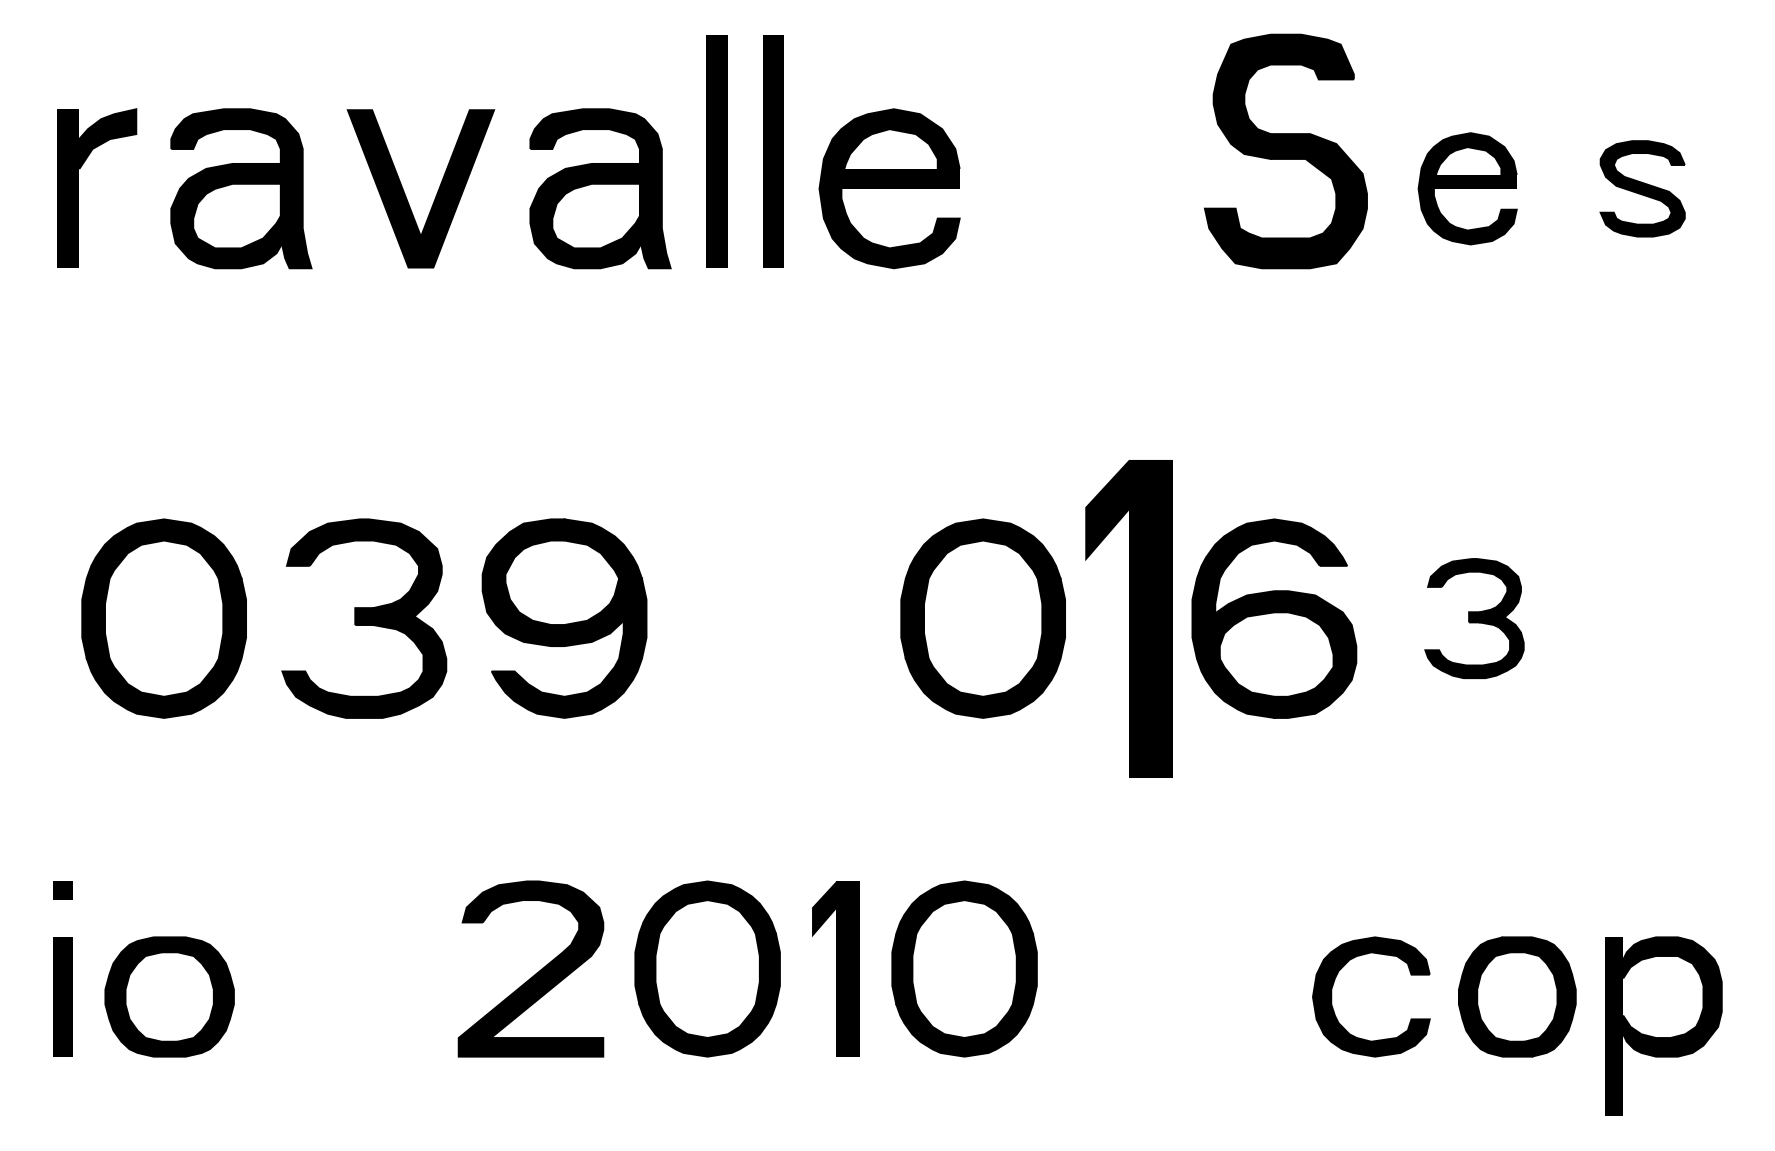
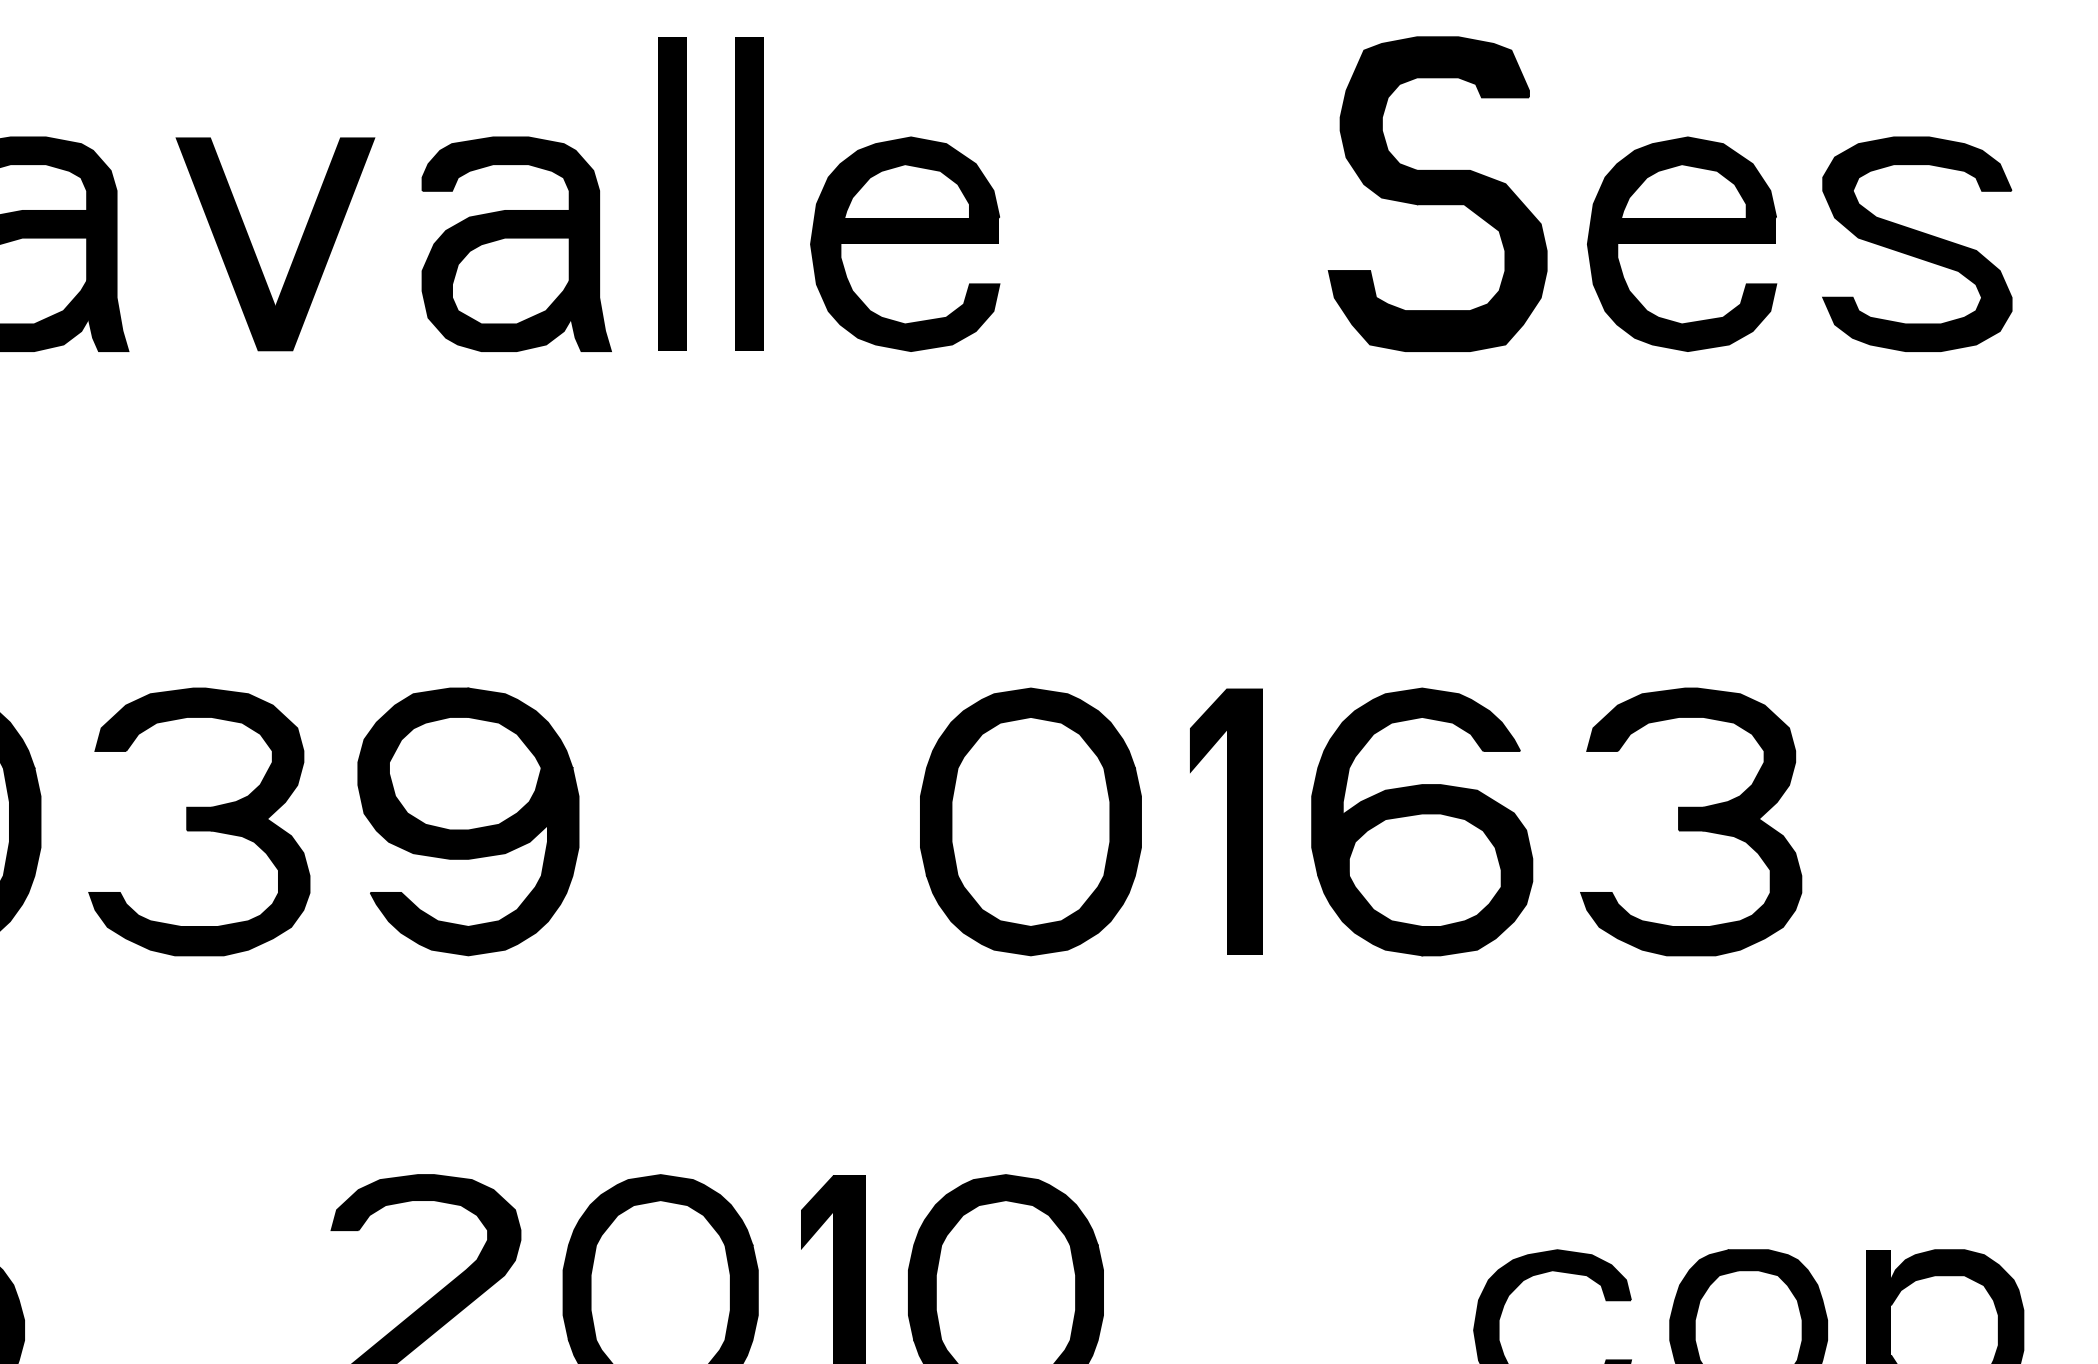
part: (1467, 188) -> (1681, 243), size x1.43
part: (1642, 188) -> (1916, 243), size x1.67
part: (1128, 618) -> (1226, 821), size x0.62
part: (1474, 618) -> (1691, 821), size x1.67

